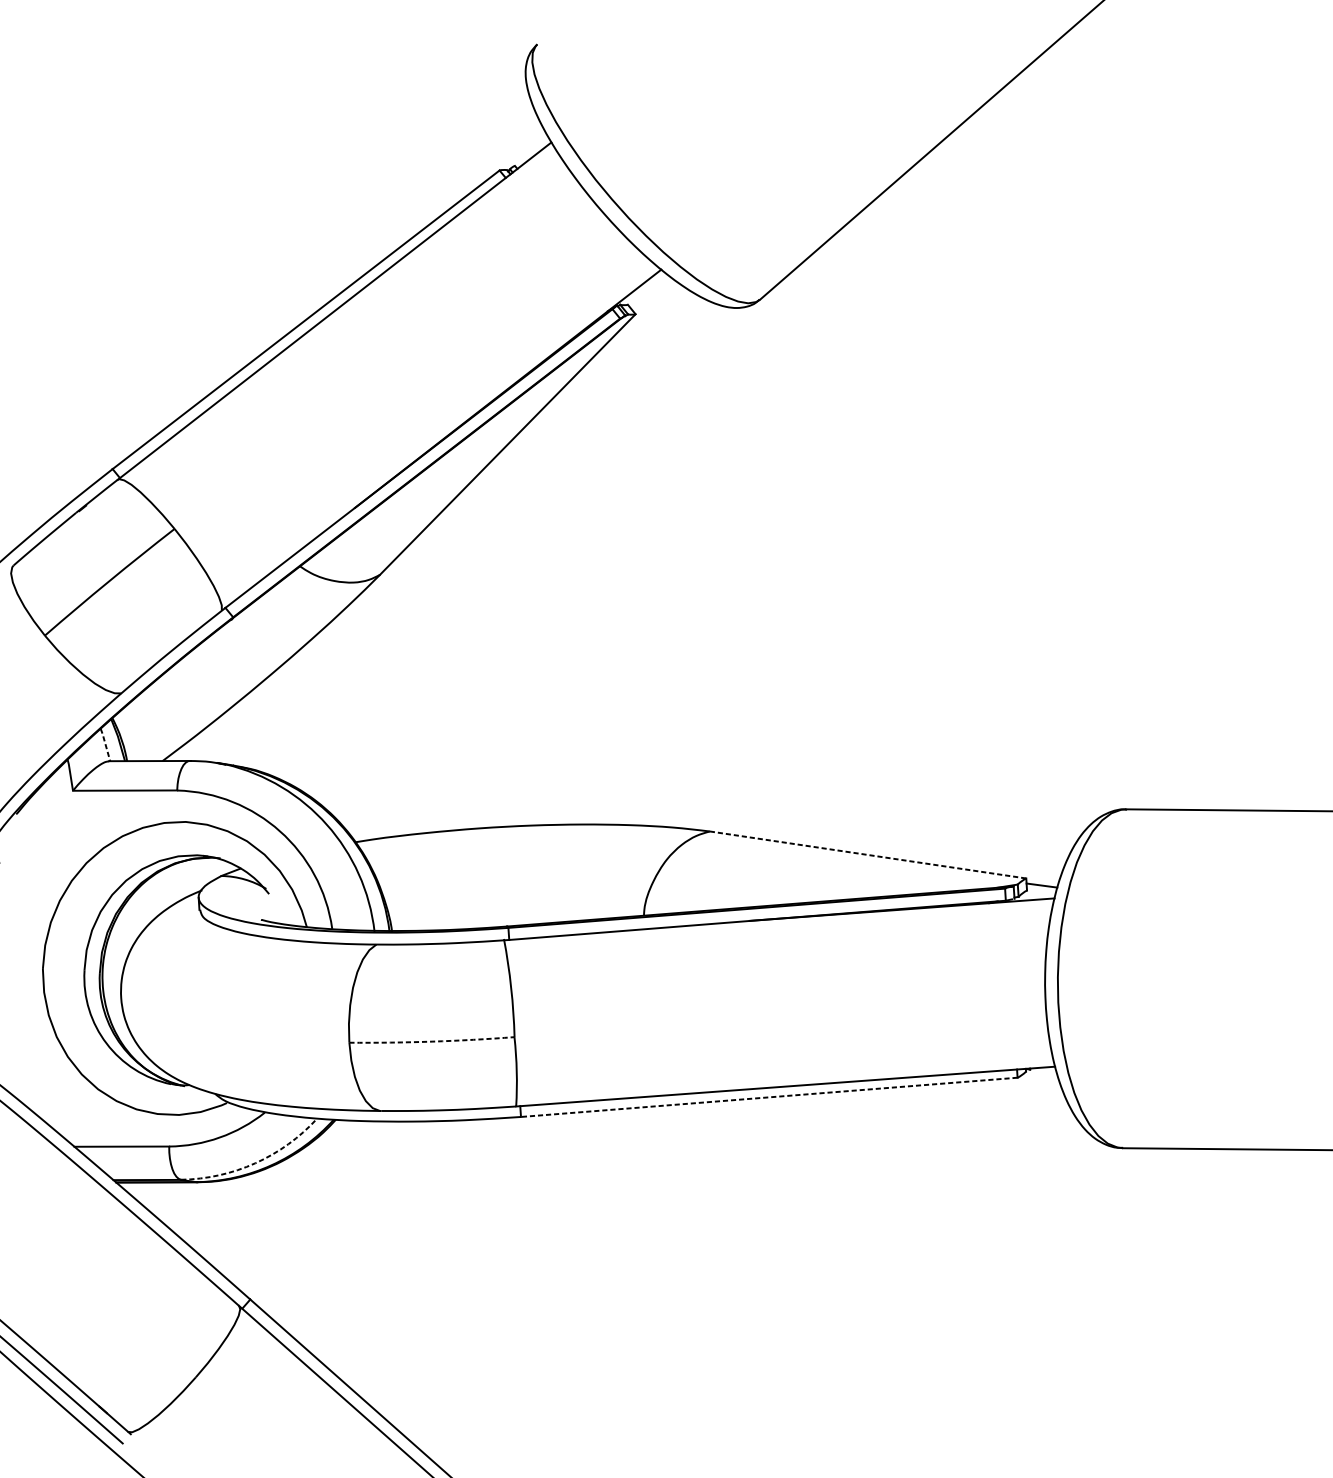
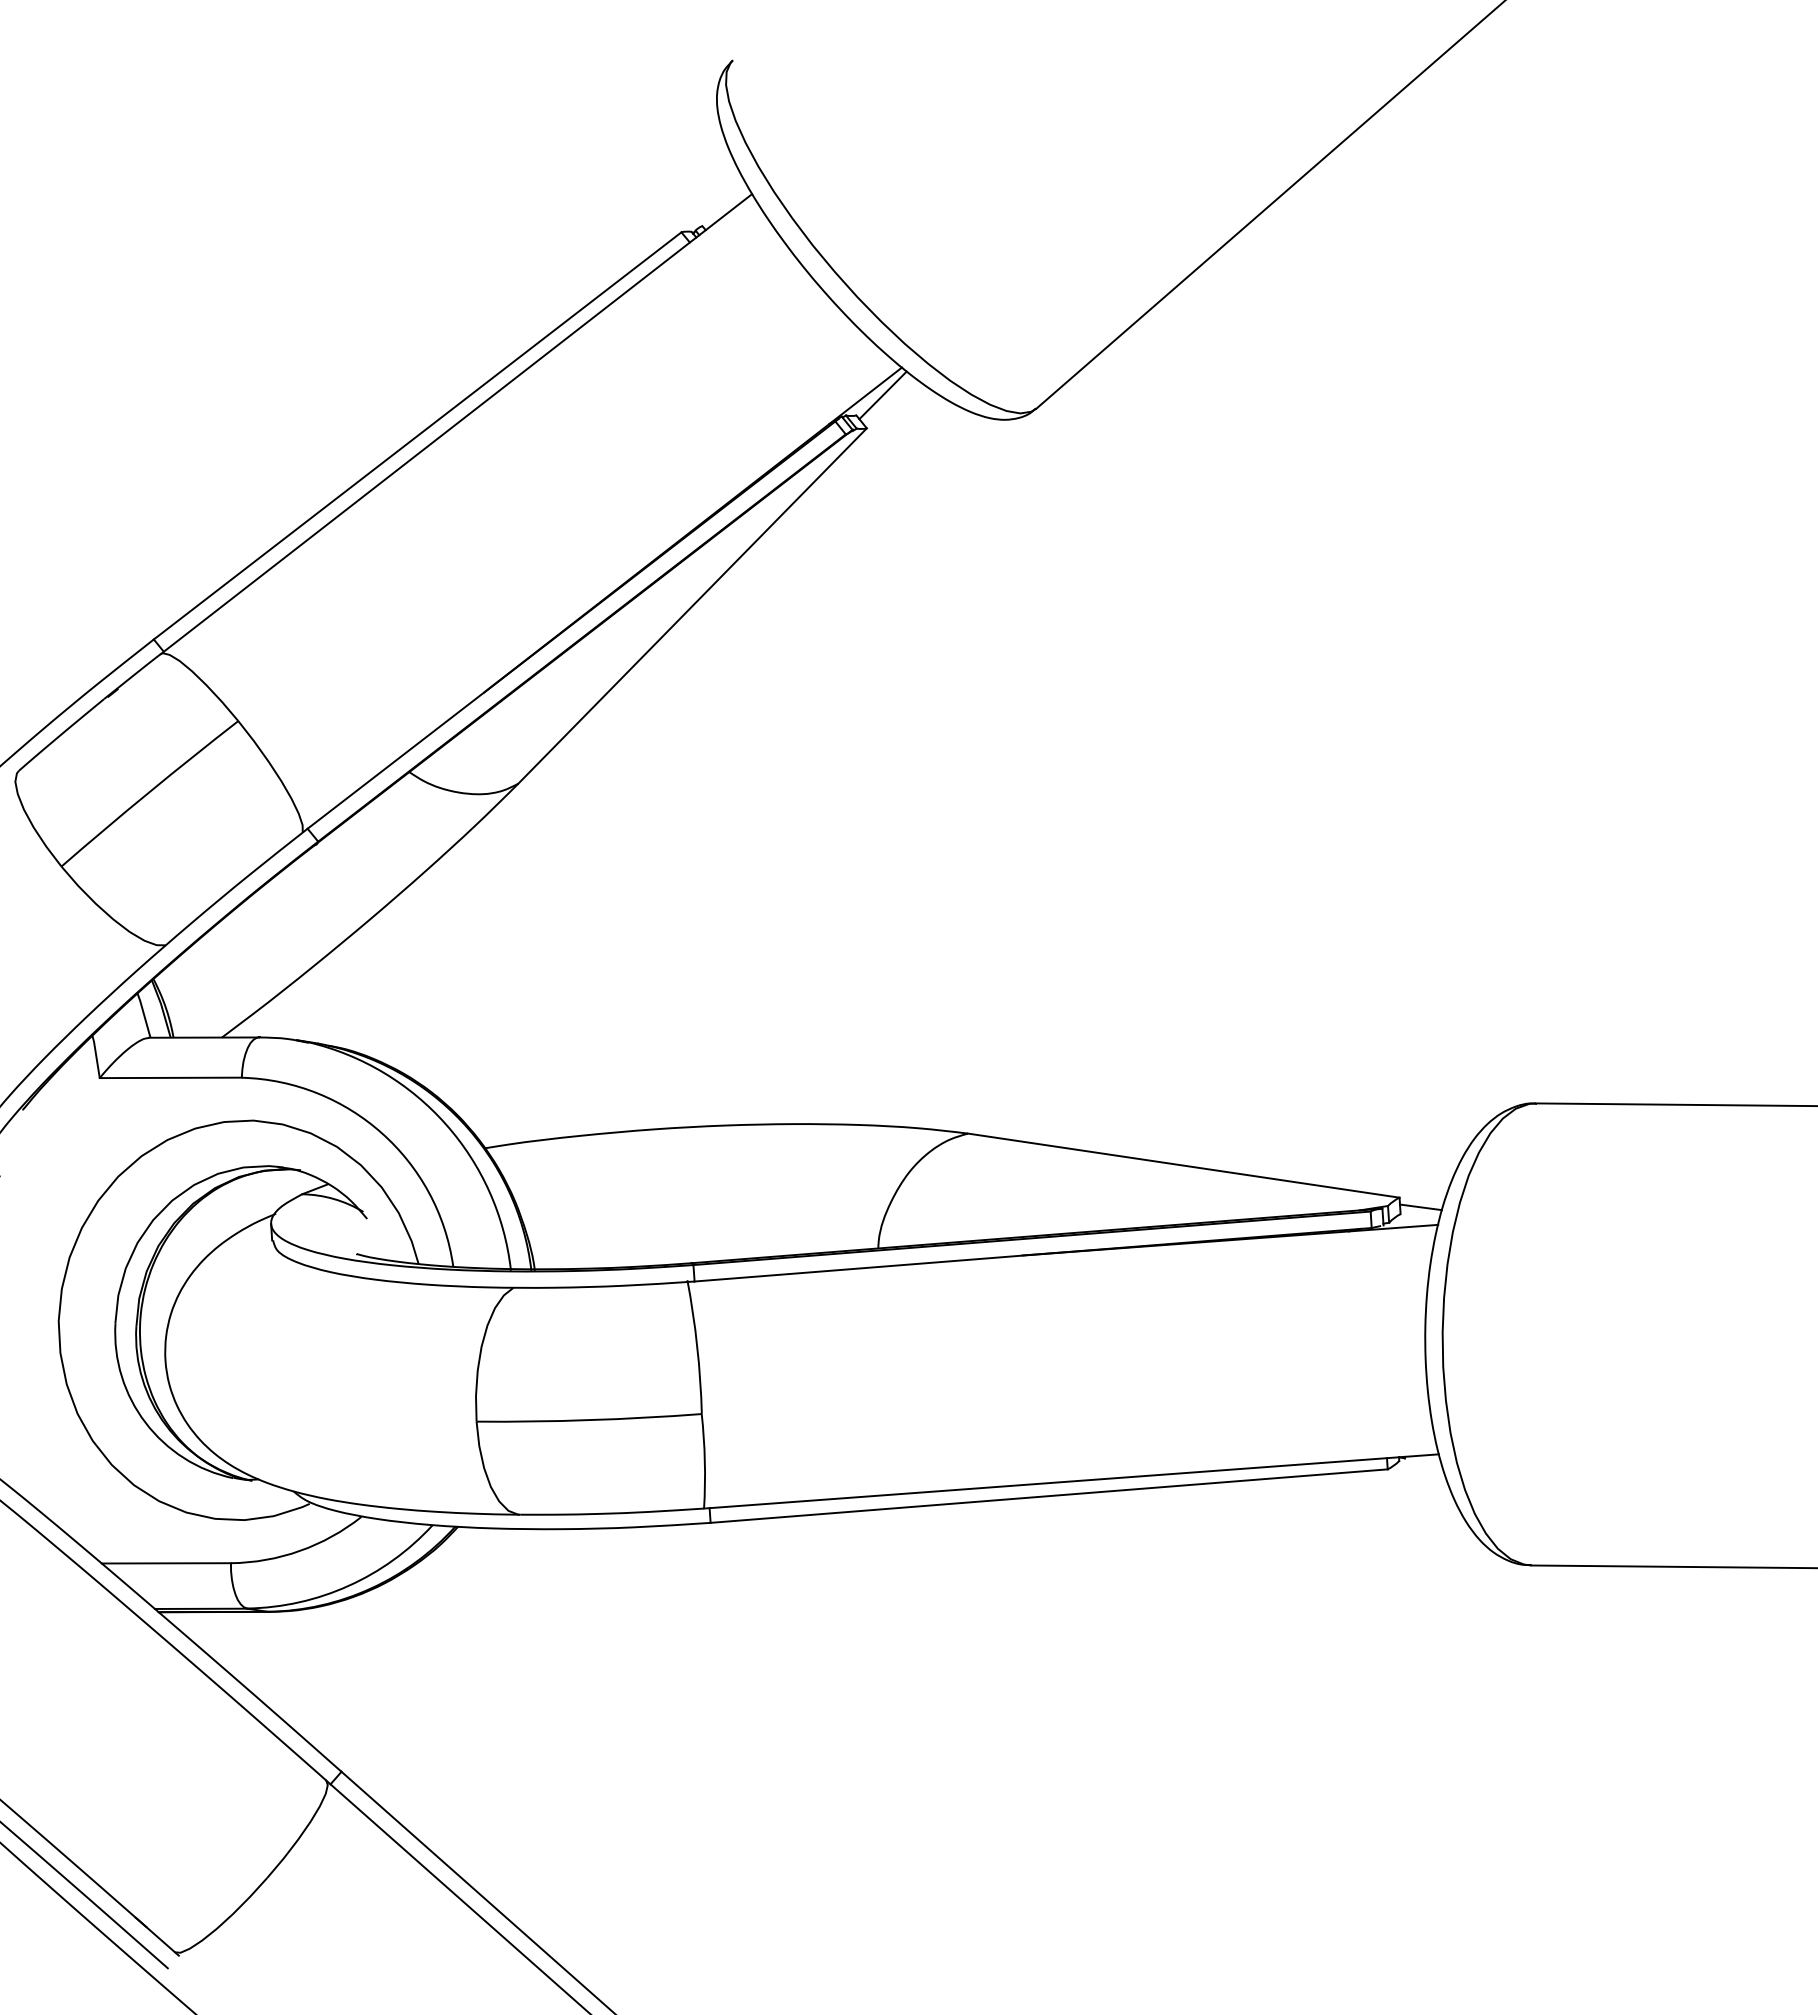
line: (647, 290) -> (882, 395), added
line: (105, 744) -> (144, 1014), dashed -> solid
line: (868, 854) -> (1184, 1165), dashed -> solid
arc: (432, 1041) -> (589, 1420), dashed -> solid
line: (769, 1097) -> (1049, 1496), dashed -> solid
arc: (255, 1162) -> (348, 1585), dashed -> solid

